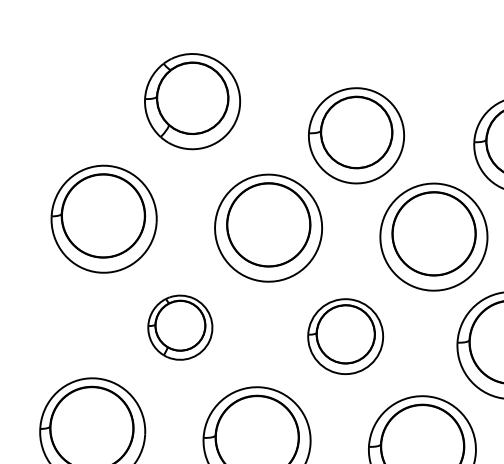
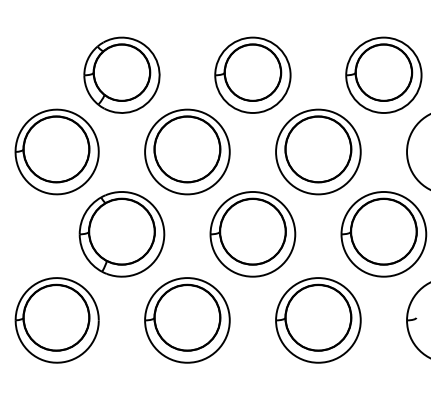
part: (192, 100) -> (121, 74), moved
part: (179, 327) -> (121, 234), size x1.67
part: (345, 336) -> (252, 234), size x1.43

